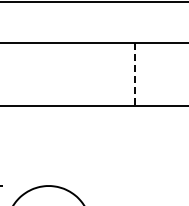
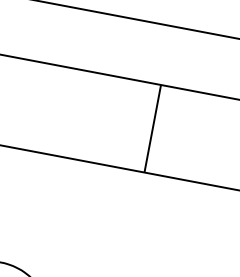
line: (135, 75) -> (152, 130), dashed -> solid

